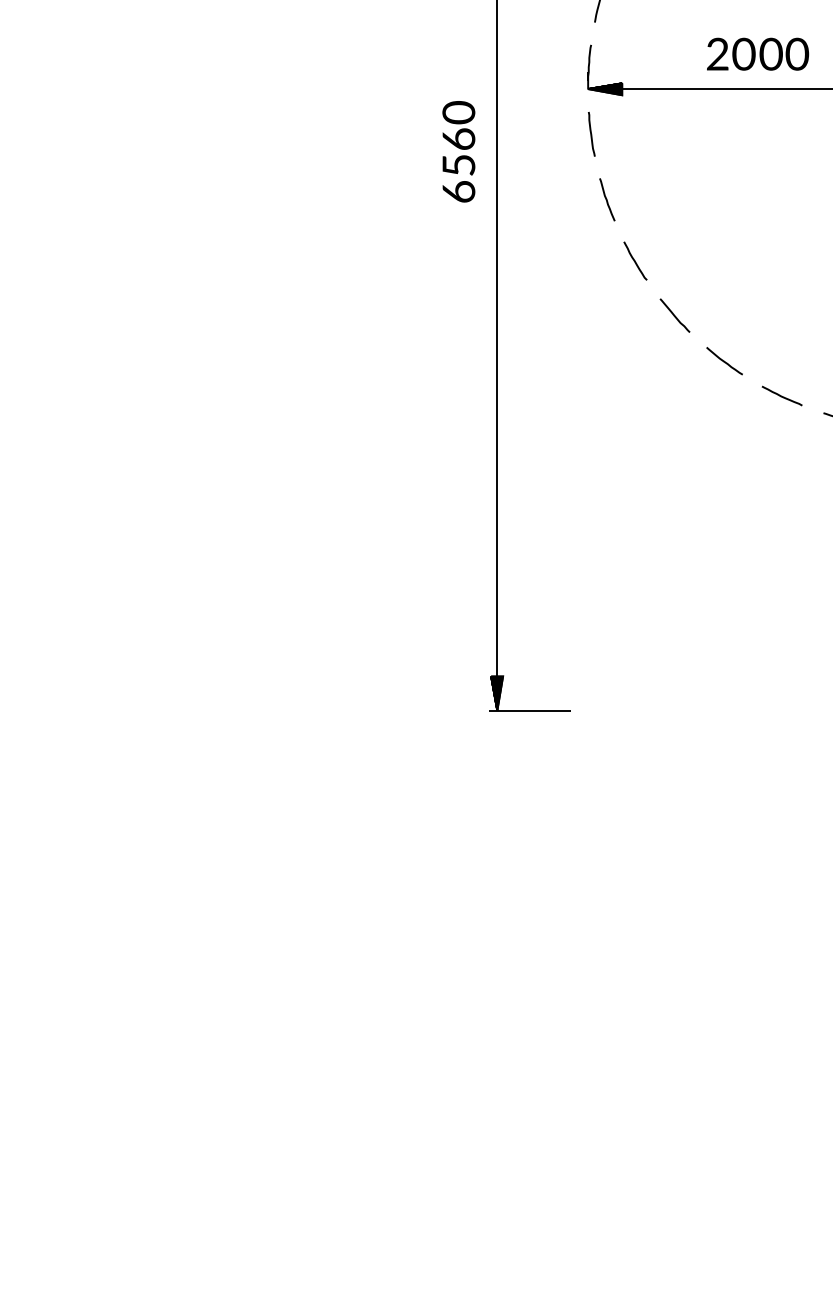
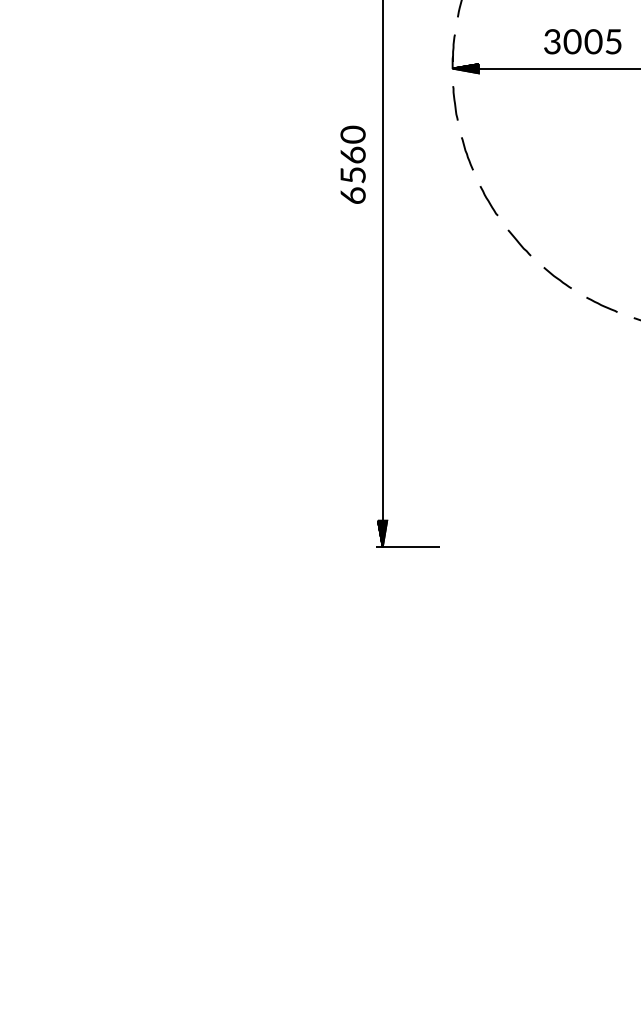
text: (797, 53) -> (613, 41), 0 -> 5
text: (717, 55) -> (552, 42), 20 -> 30
text: (458, 151) -> (352, 164), moved

